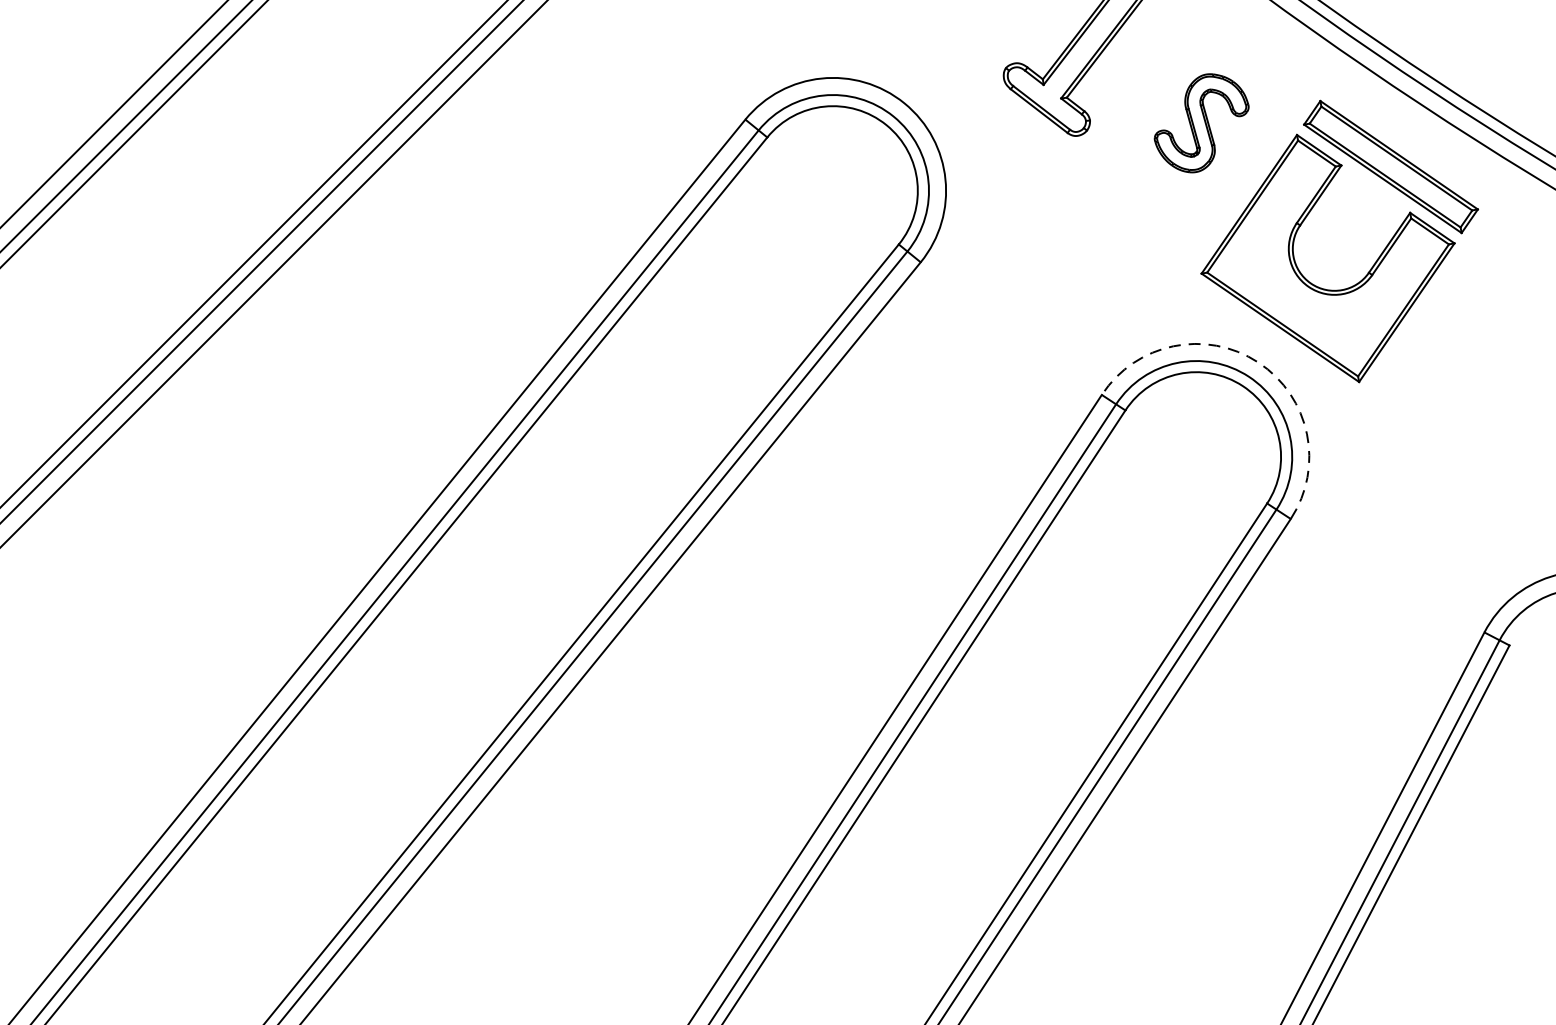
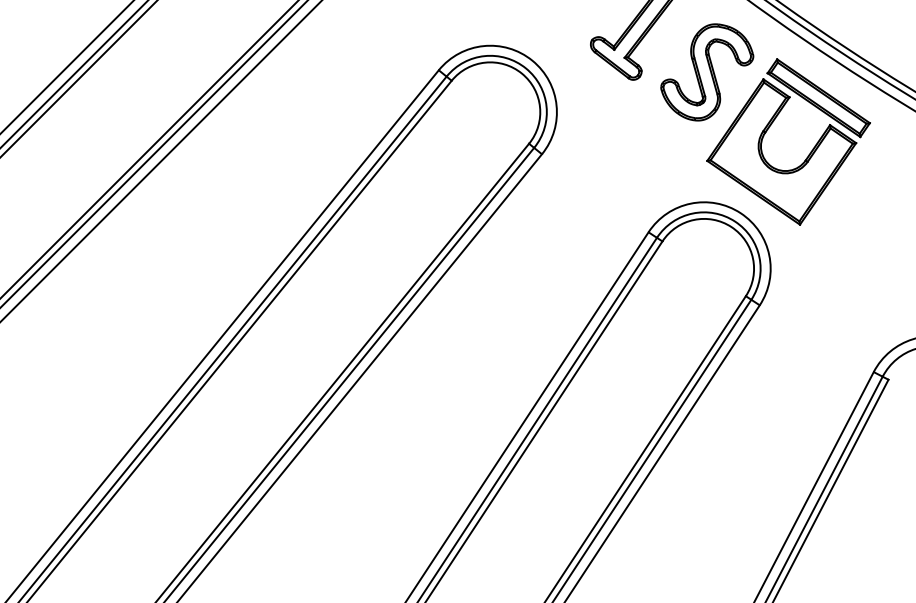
part: (1201, 123) -> (707, 72), size x1.67
arc: (1258, 362) -> (740, 213), dashed -> solid

